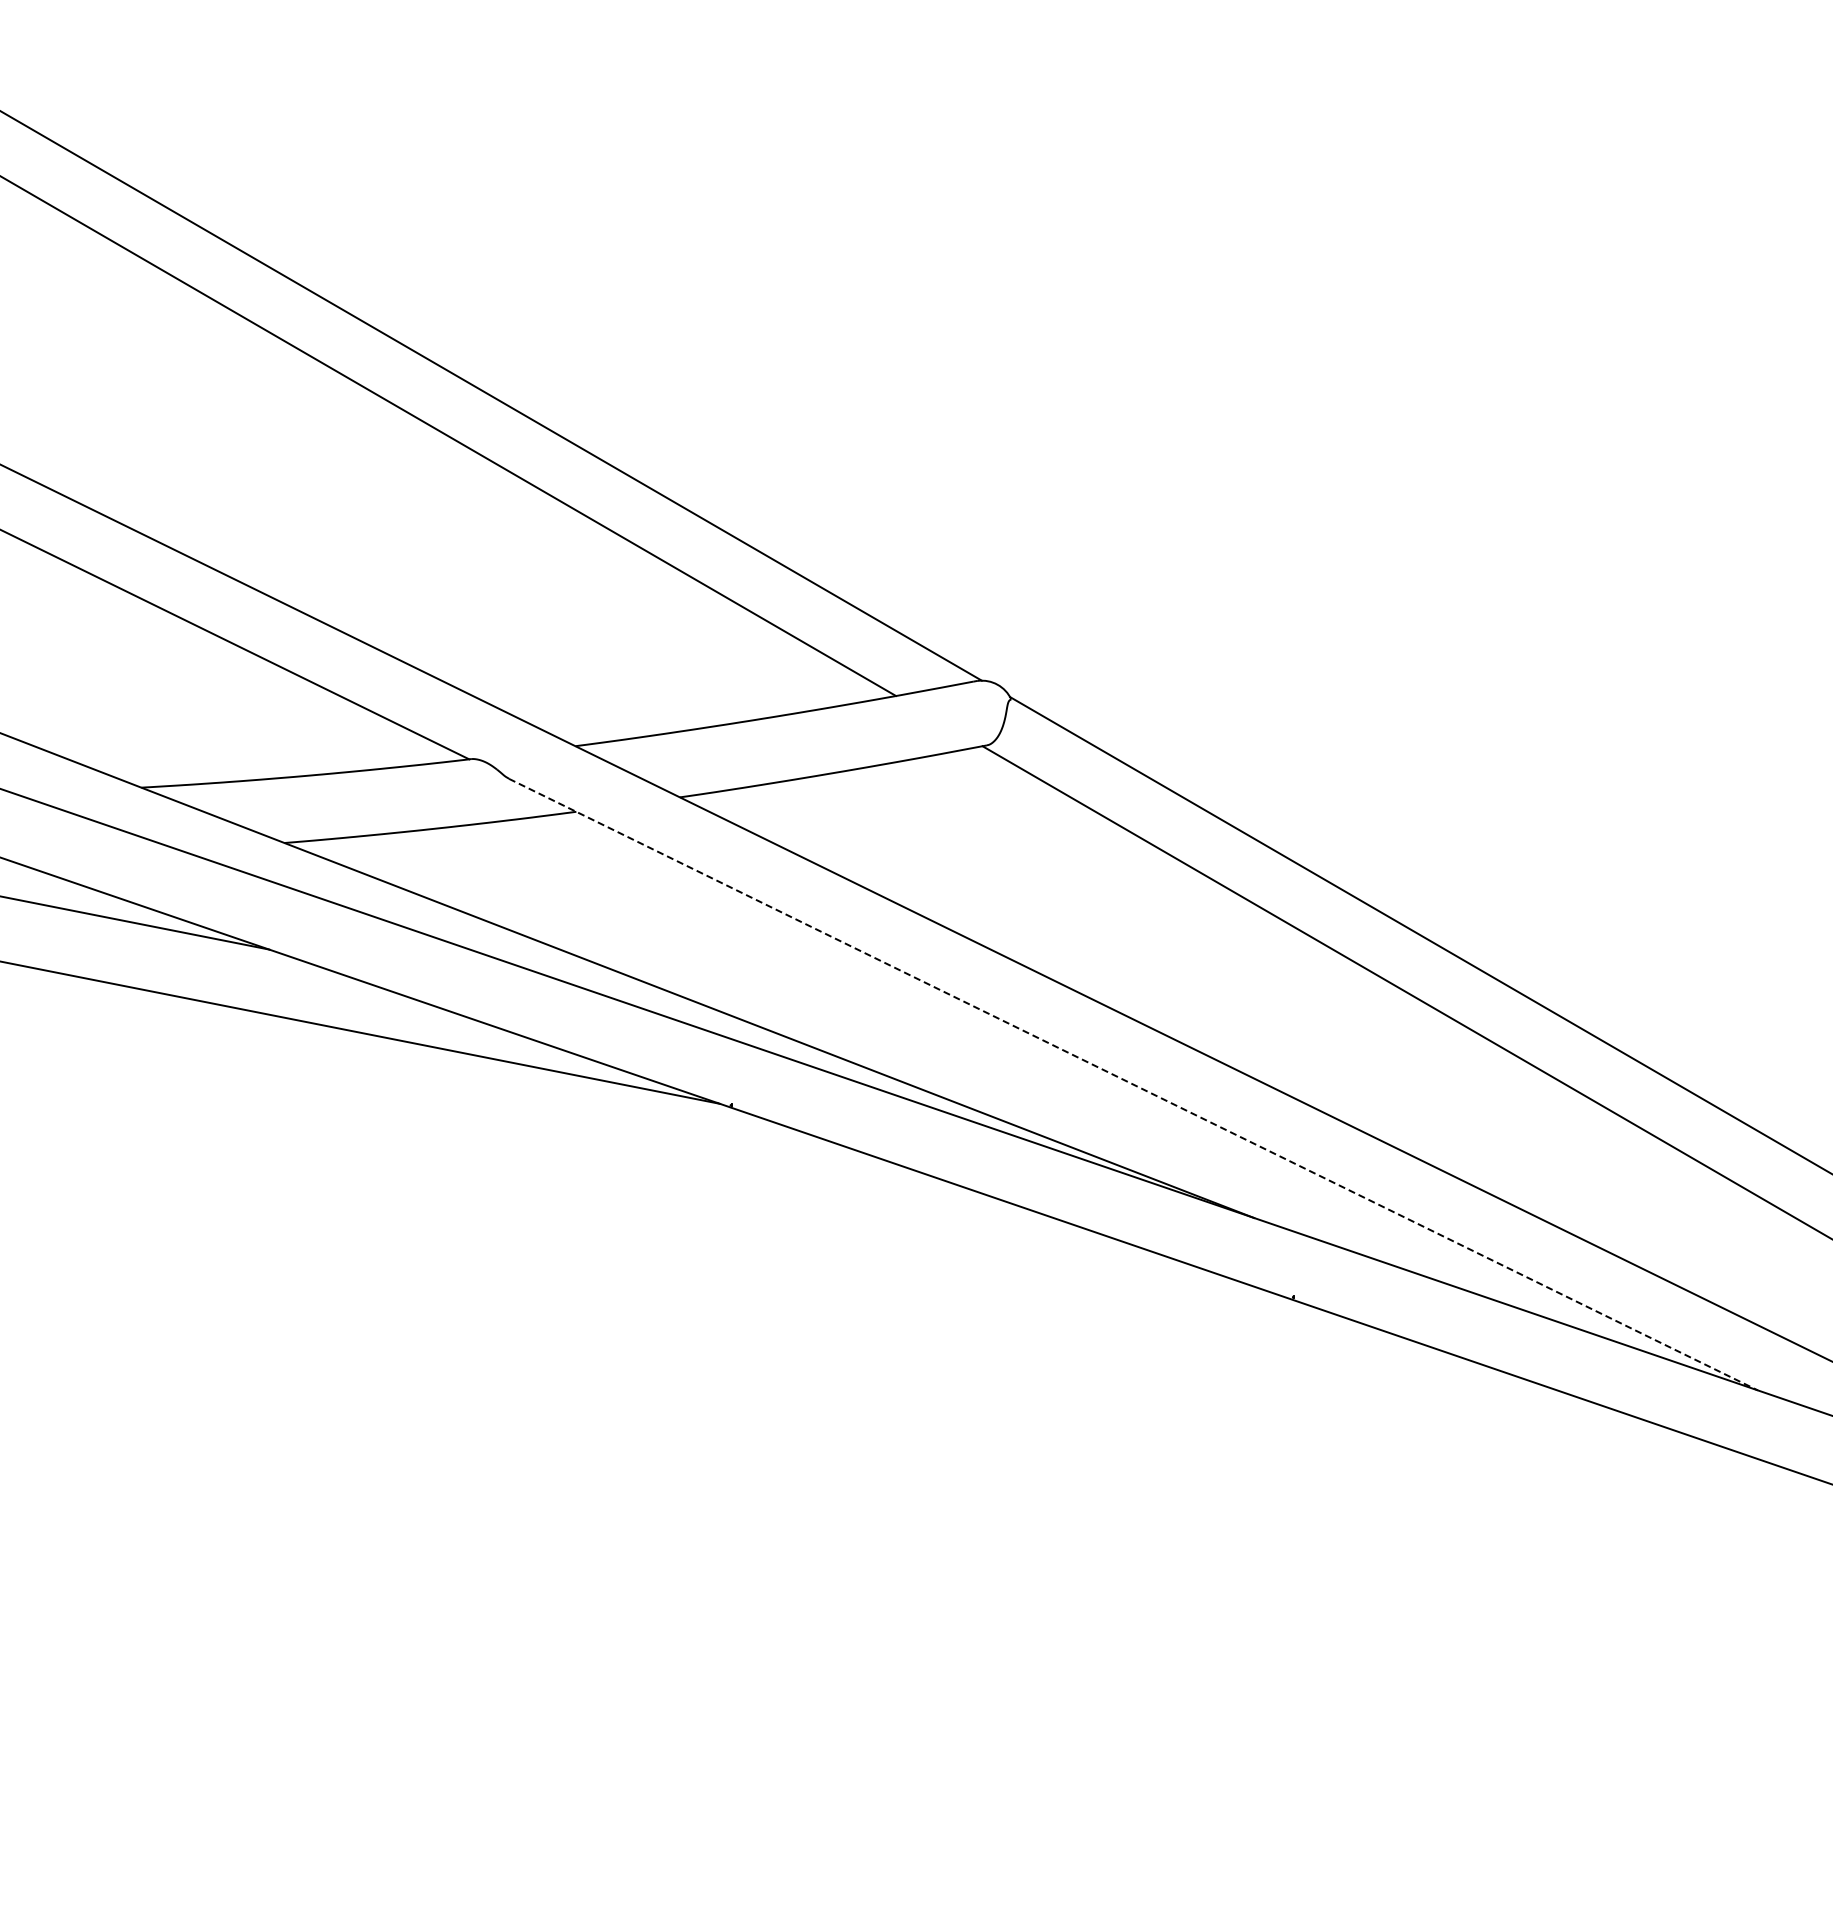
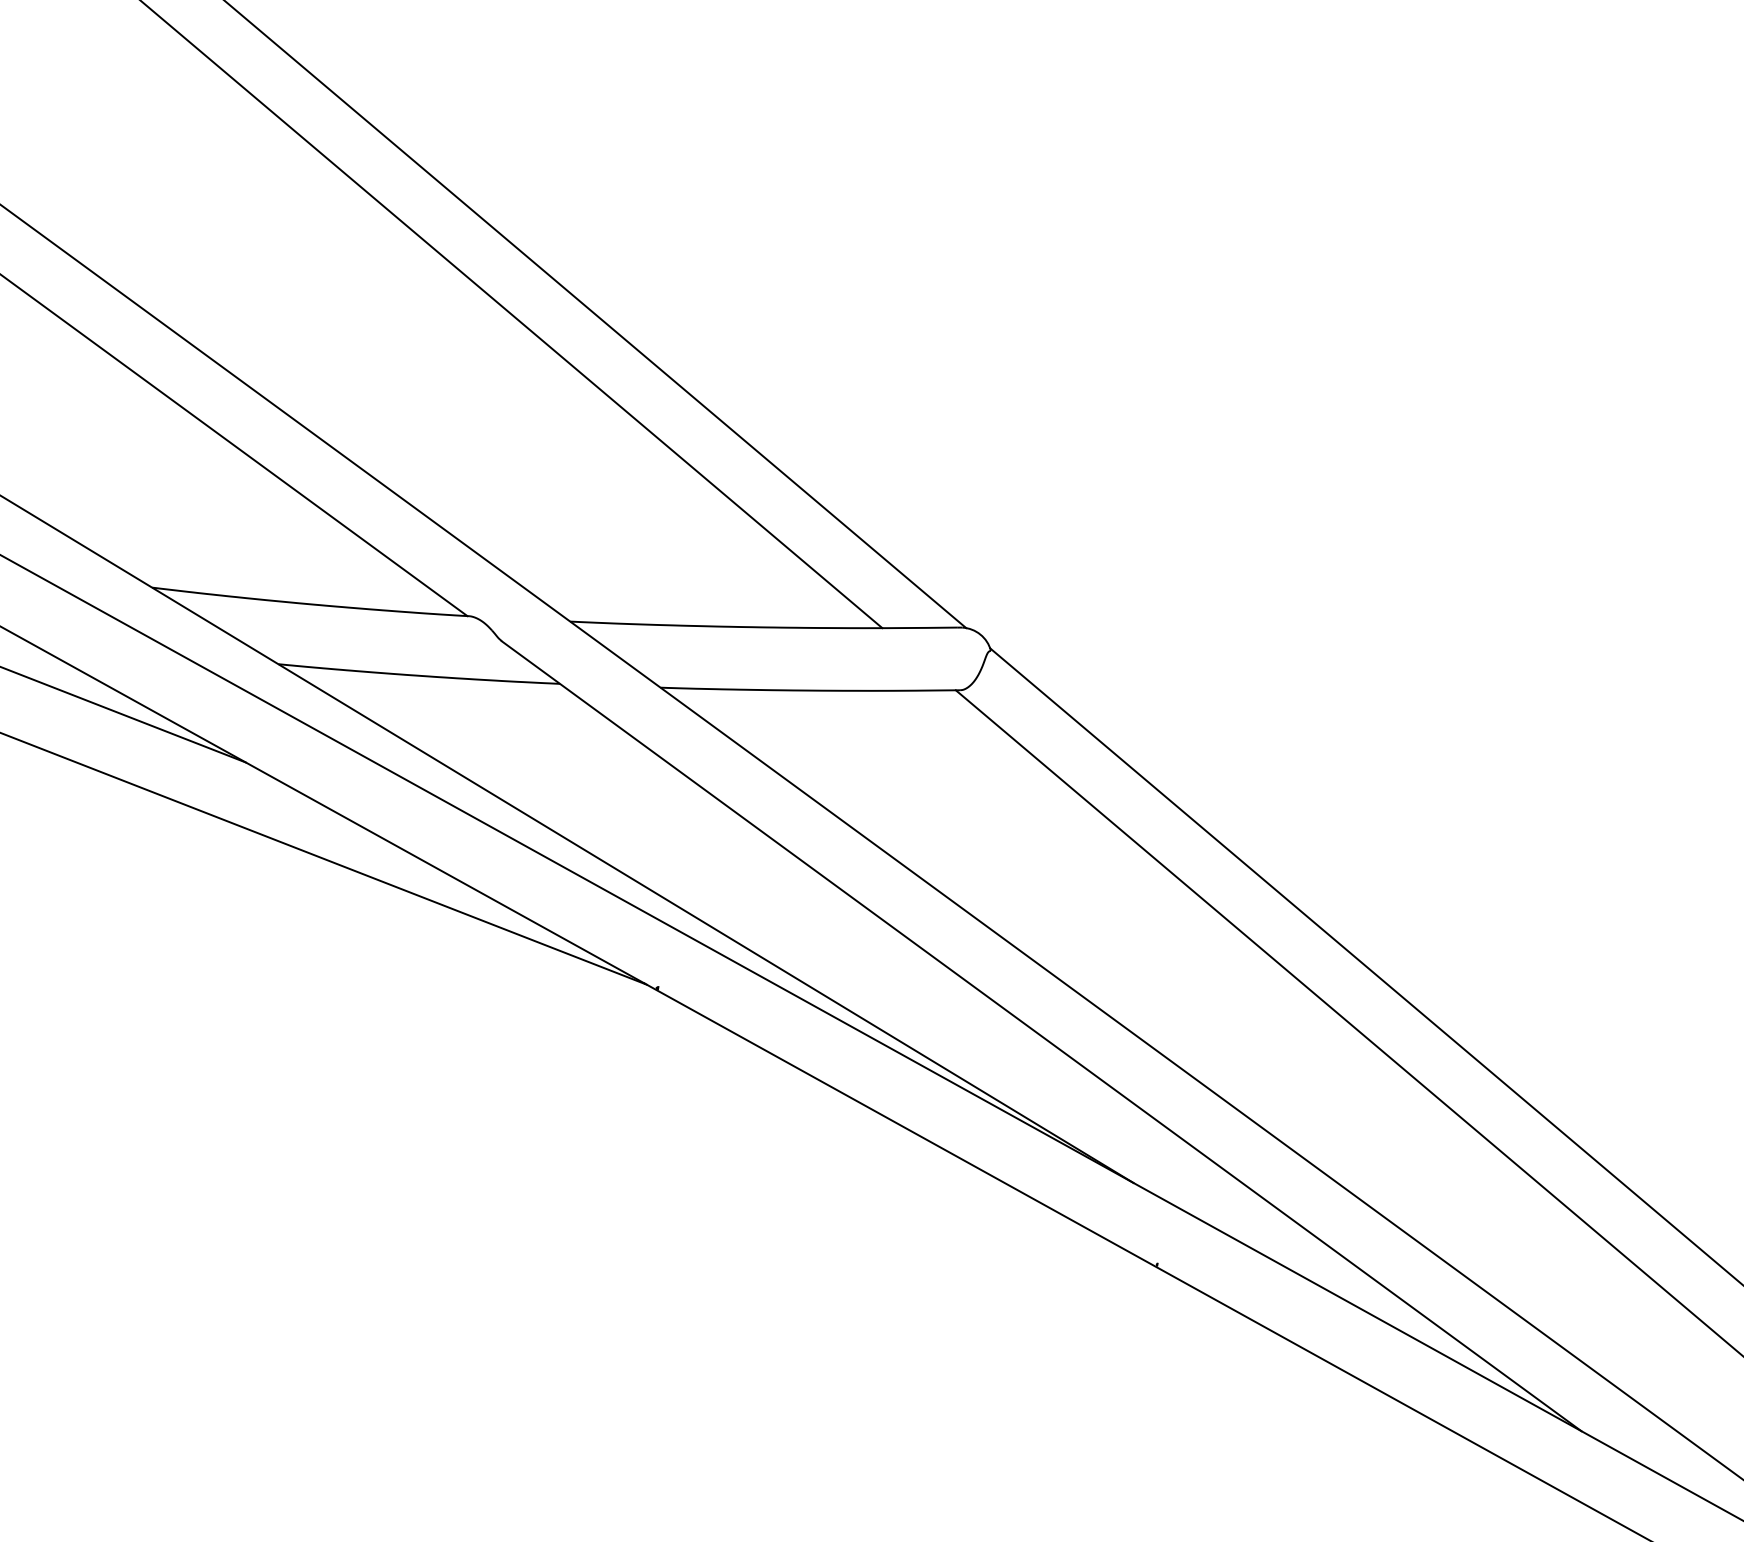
line: (1133, 1084) -> (1041, 1036), dashed -> solid

